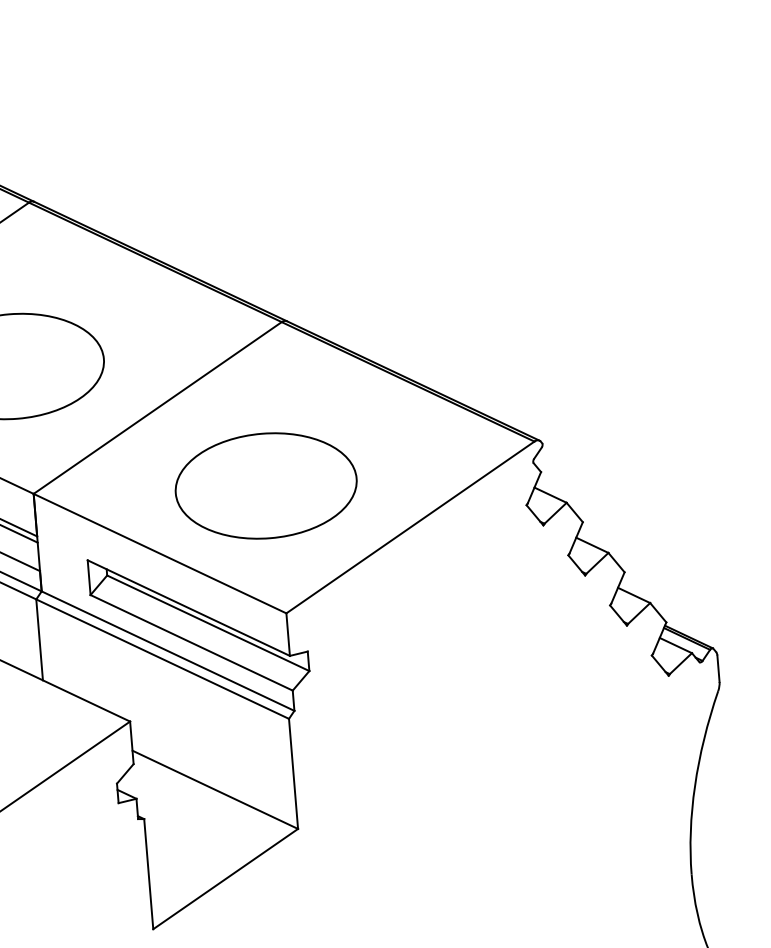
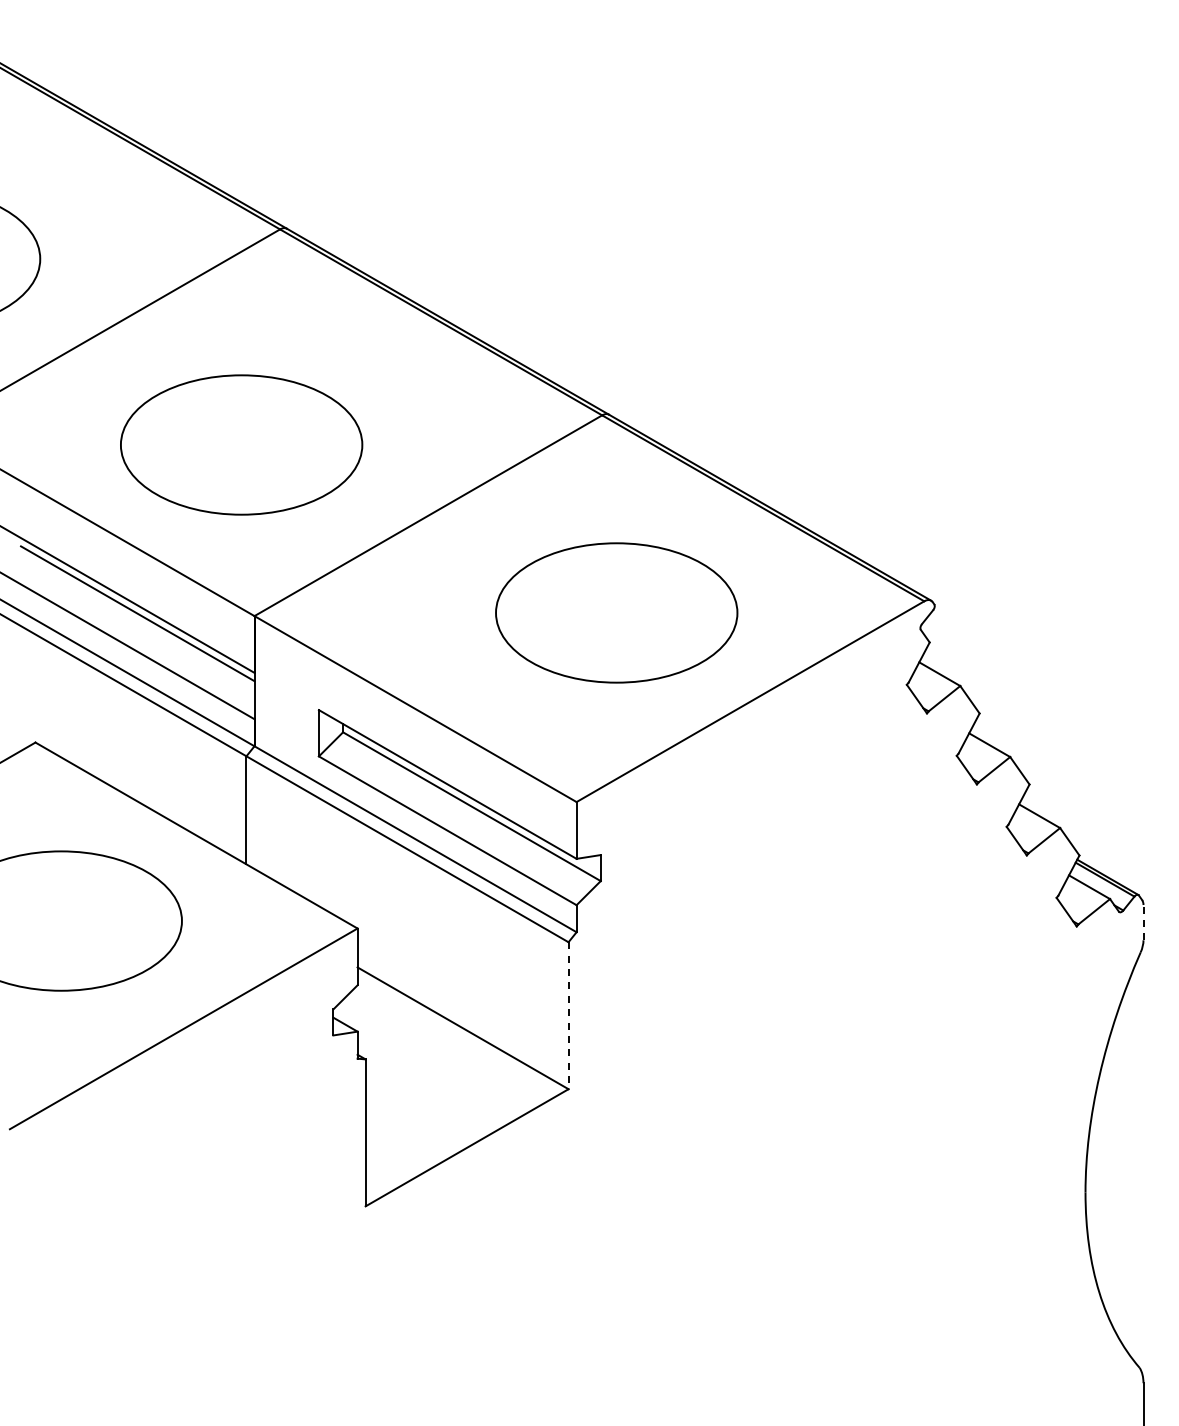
part: (266, 485) -> (616, 612), moved
line: (718, 668) -> (1143, 922), solid -> dashed
line: (293, 774) -> (568, 1016), solid -> dashed

